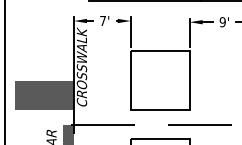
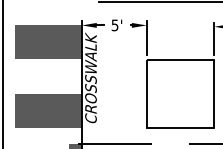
text: (102, 21) -> (114, 25), 7' -> 5'
fill: (44, 35) -> (48, 41), added

